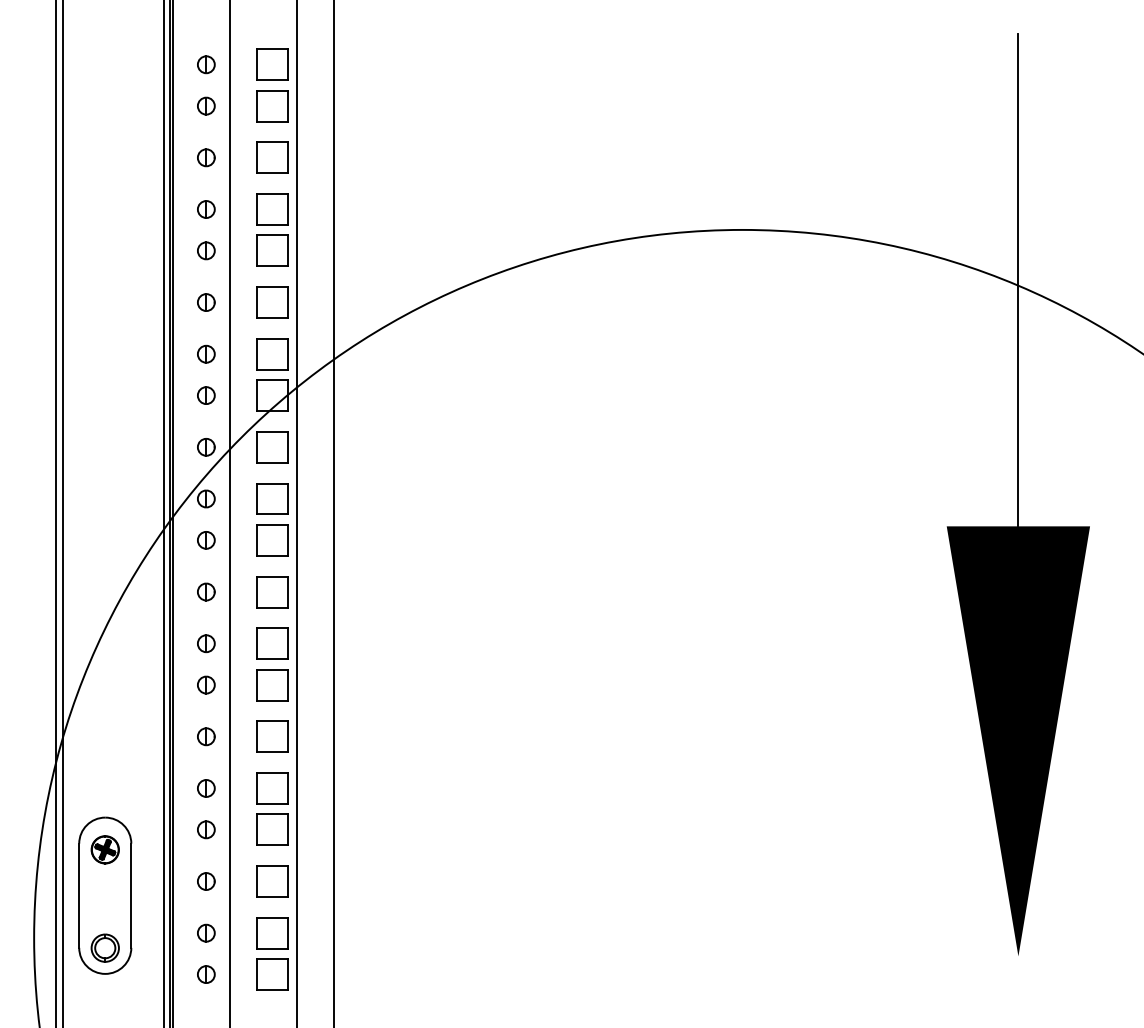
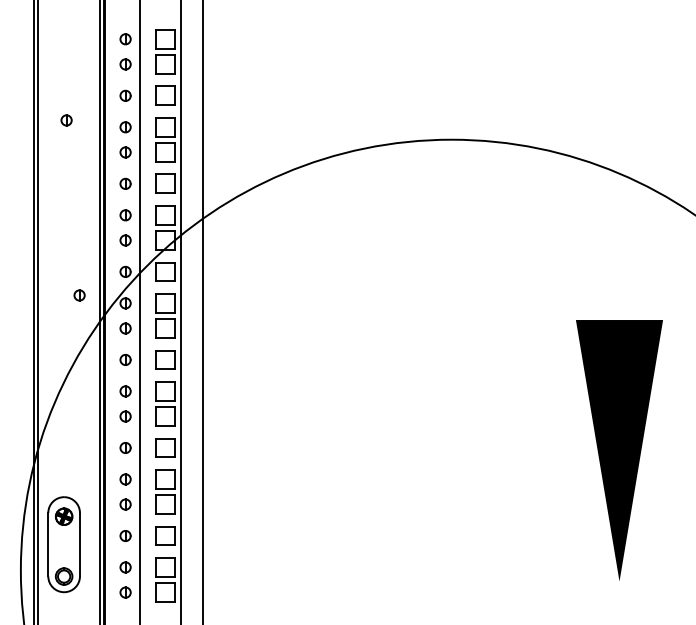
part: (109, 198) -> (66, 120), added
line: (1018, 280) -> (619, 170), removed
part: (130, 486) -> (79, 295), added

